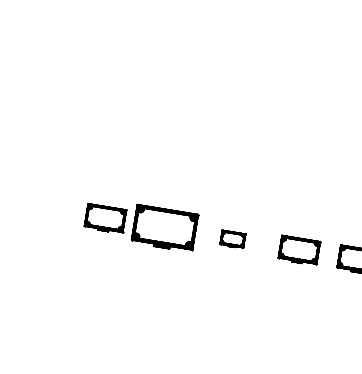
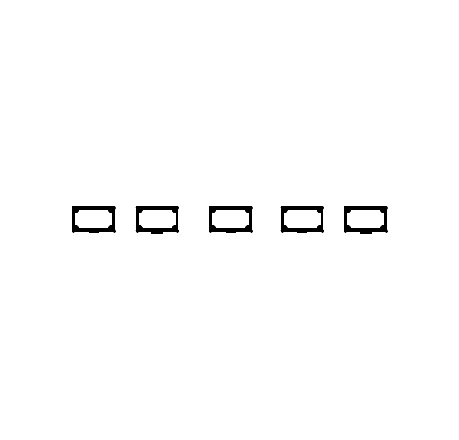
part: (163, 228) -> (156, 219), size x0.62
part: (232, 239) -> (230, 219), size x1.67

